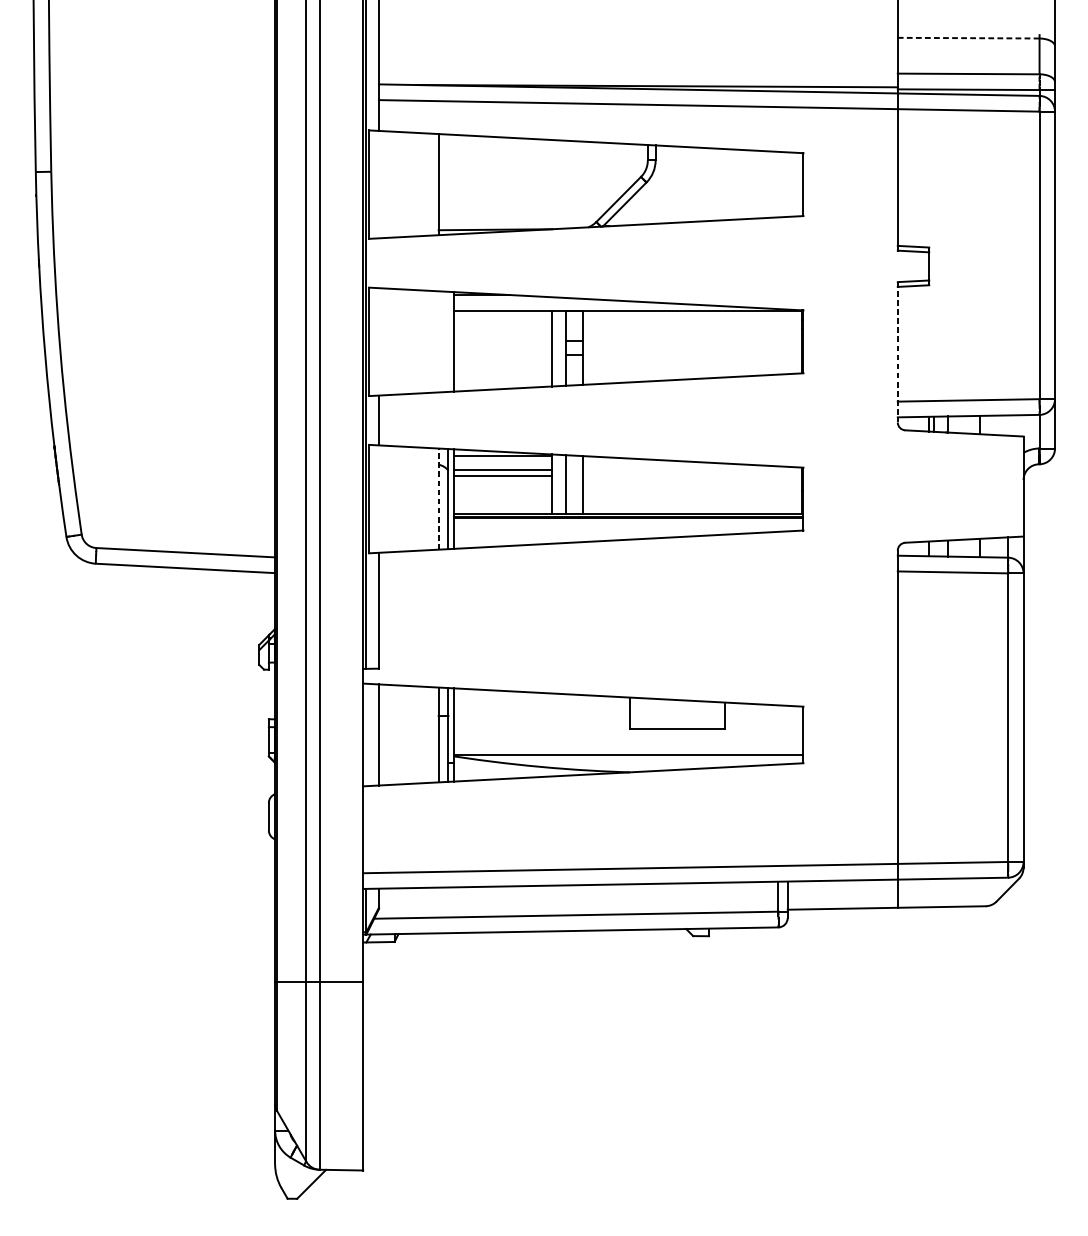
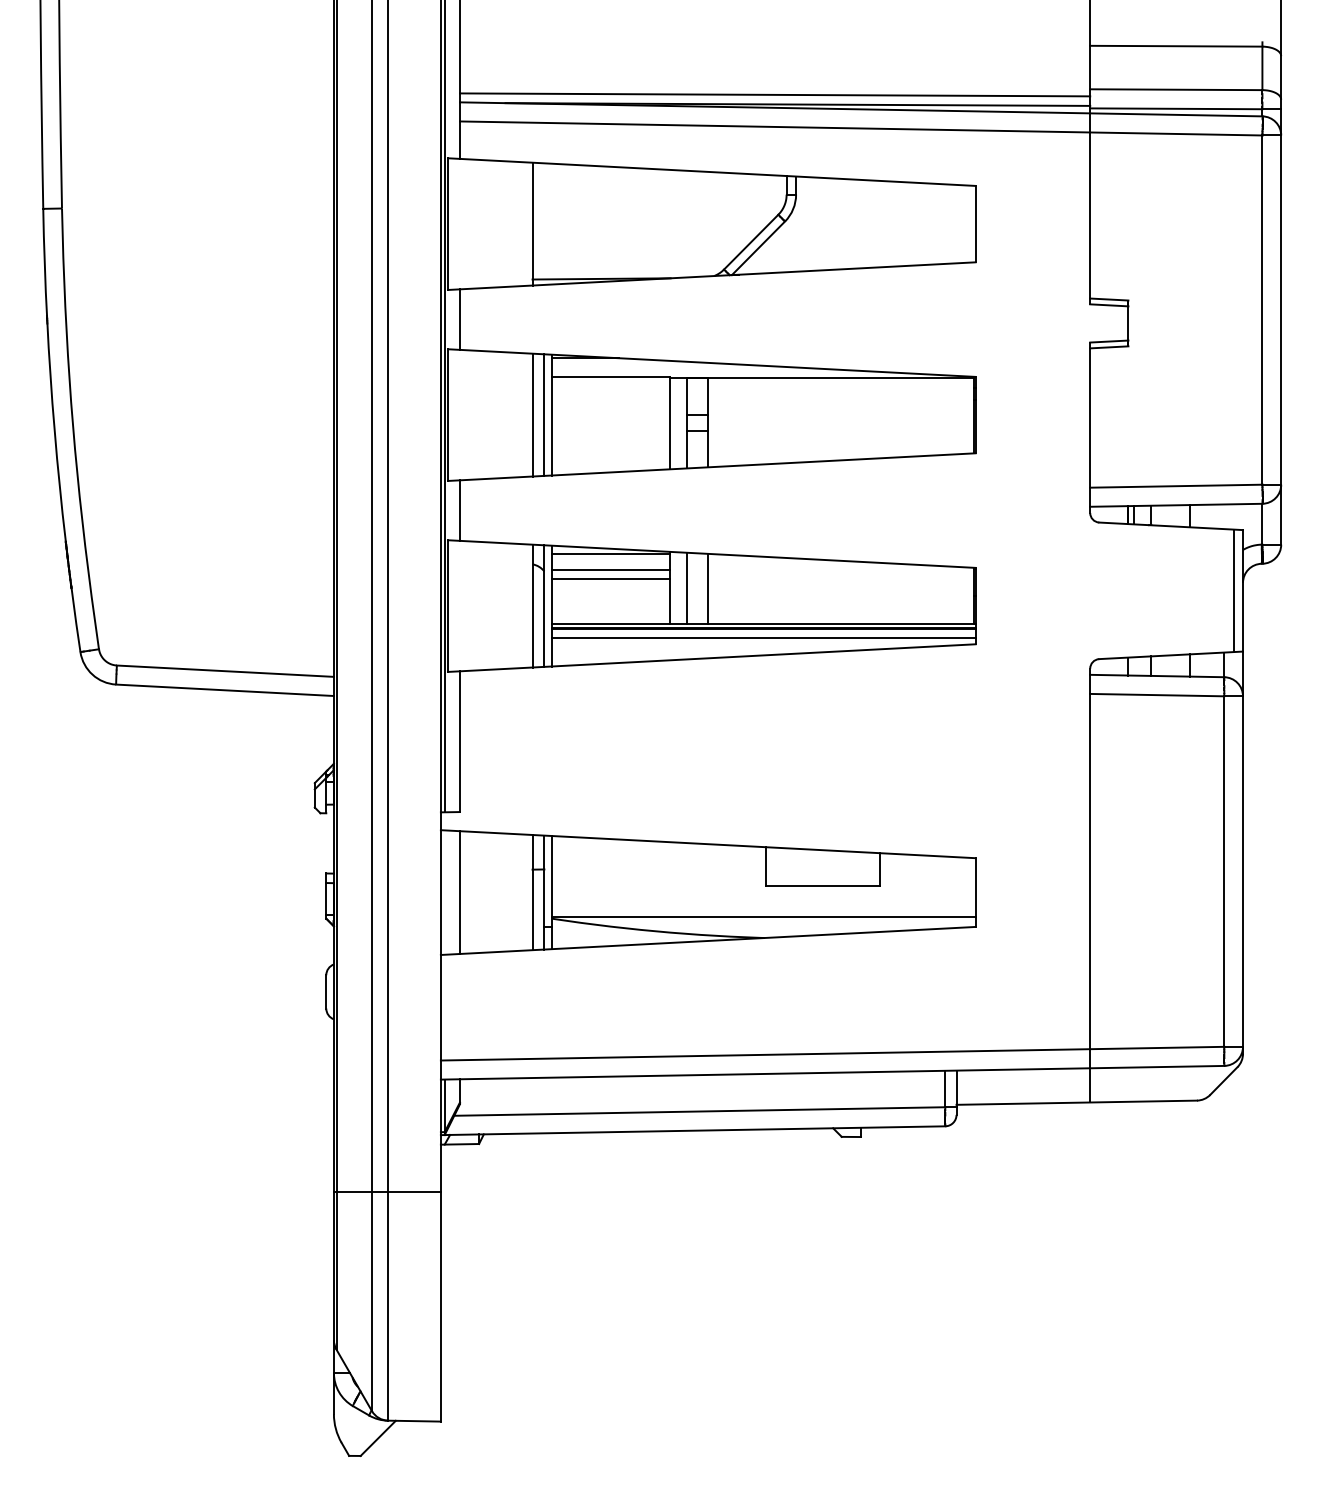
line: (968, 38) -> (1176, 46), dashed -> solid
line: (637, 77) -> (774, 94), added
line: (378, 263) -> (459, 319), added
line: (438, 341) -> (532, 414), added
line: (448, 341) -> (544, 414), added
line: (898, 352) -> (1090, 428), dashed -> solid
line: (1015, 486) -> (1233, 590), added
line: (438, 498) -> (532, 605), dashed -> solid
line: (628, 524) -> (763, 637), added

